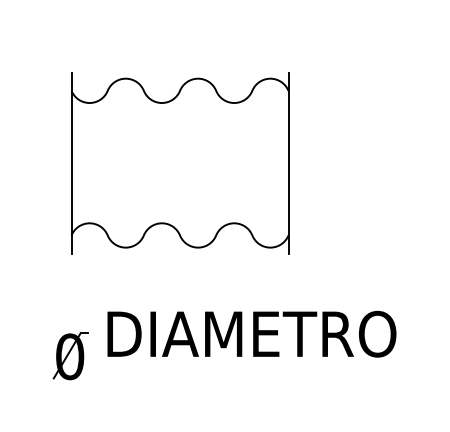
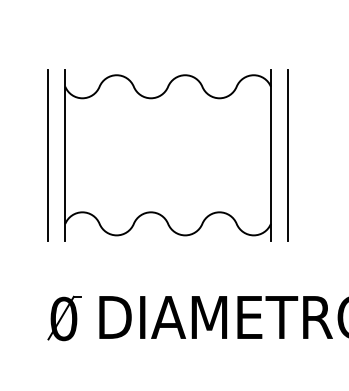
line: (53, 162) -> (48, 154), added
line: (306, 162) -> (288, 154), added
part: (70, 356) -> (64, 318), moved

